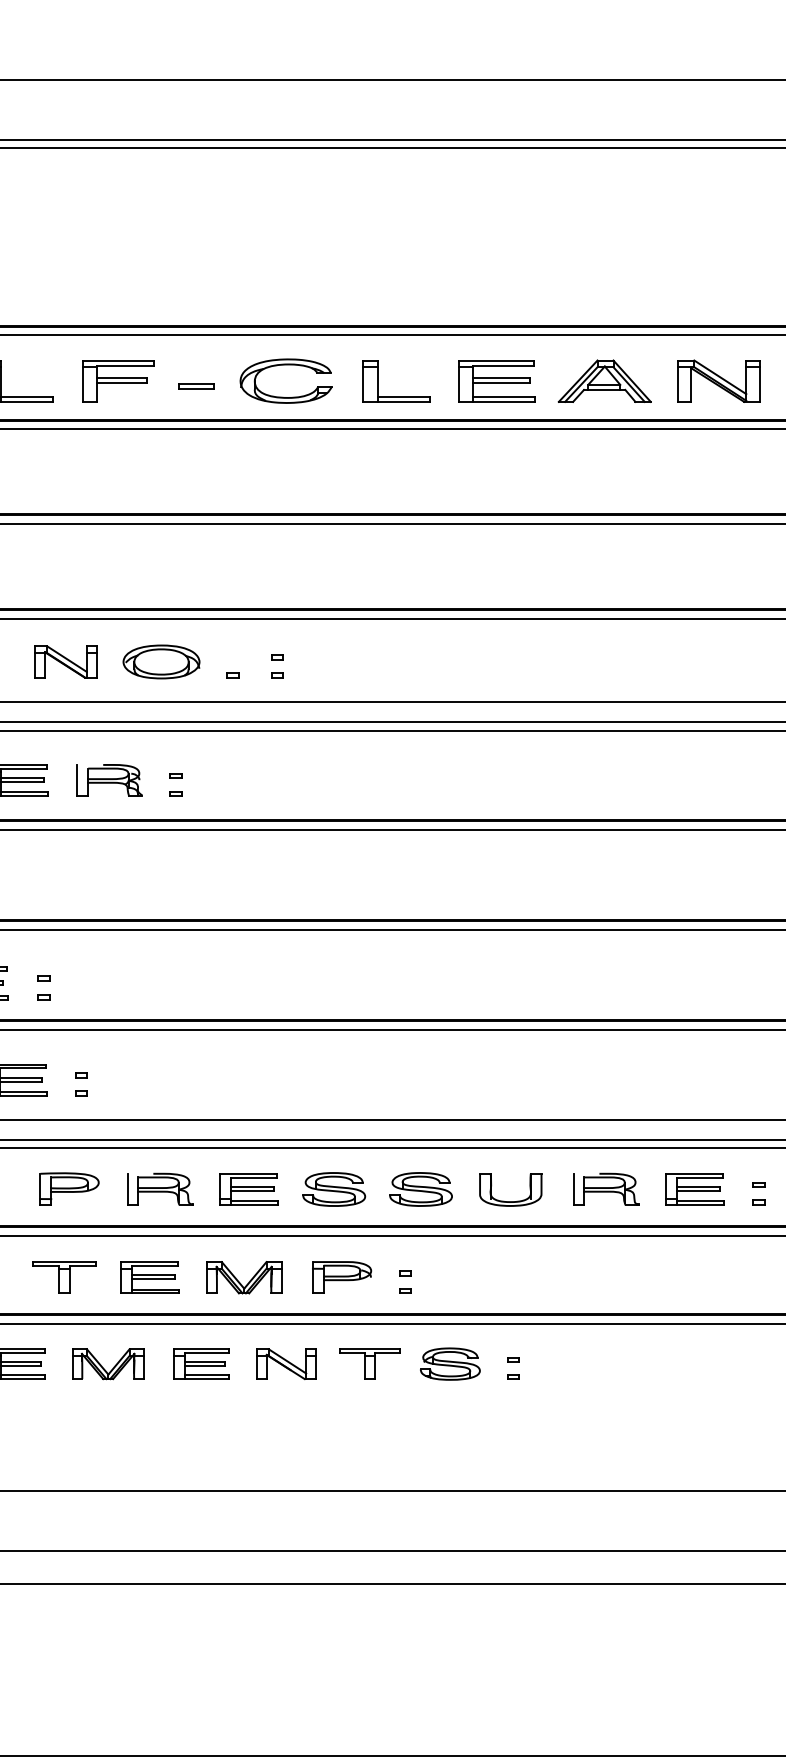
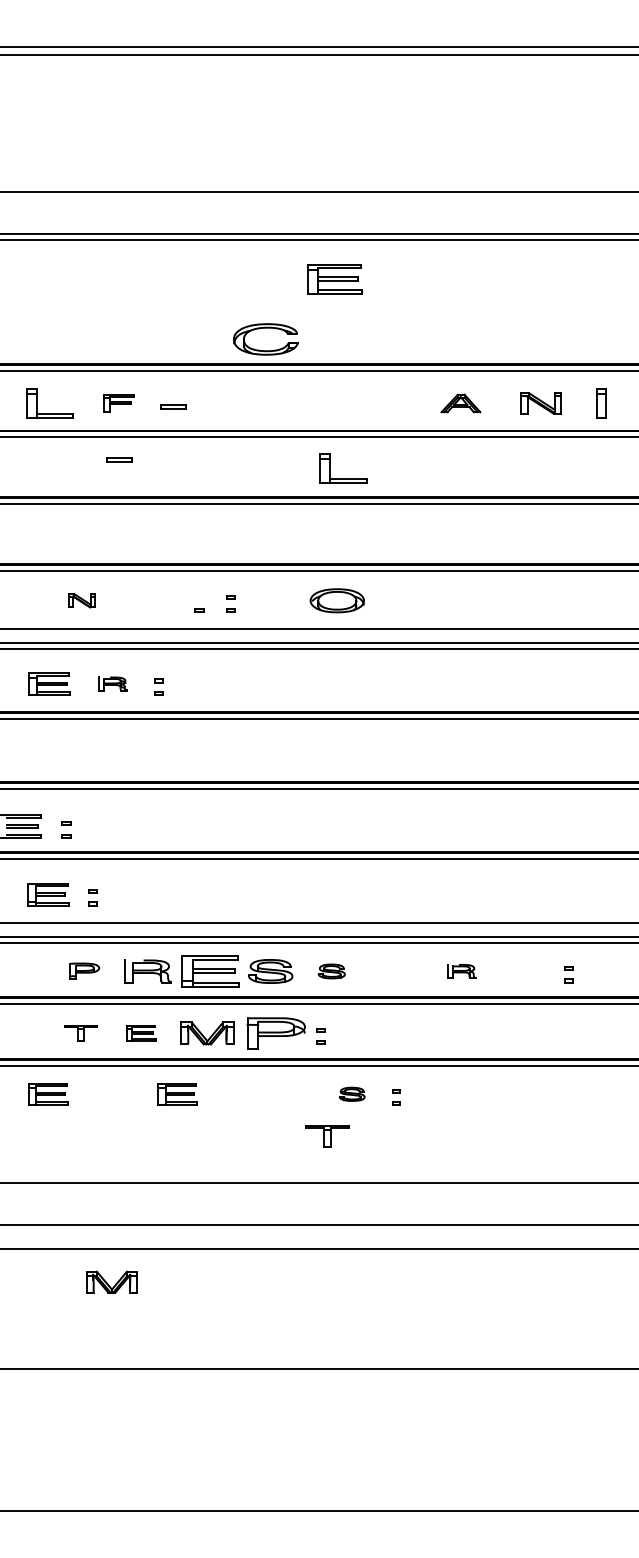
part: (285, 365) -> (265, 328), moved
part: (718, 379) -> (540, 402), size x0.7
part: (117, 381) -> (118, 403), size x0.6
part: (496, 381) -> (334, 279), moved
part: (604, 381) -> (460, 403), size x0.6
part: (396, 395) -> (343, 478), moved
part: (119, 460) -> (119, 459), added
part: (64, 661) -> (81, 600), size x0.6
part: (160, 661) -> (336, 600), moved
part: (109, 779) -> (112, 683), size x0.6
part: (69, 1189) -> (84, 971), size x0.7
part: (248, 1189) -> (210, 971), size x1.4
part: (420, 1189) -> (331, 971), size x0.6
part: (605, 1189) -> (461, 971), size x0.6
part: (695, 1189) -> (524, 971), removed
part: (510, 1200) -> (394, 979), removed
part: (63, 1276) -> (80, 1032), size x0.7
part: (150, 1276) -> (141, 1032), size x0.7
part: (341, 1276) -> (275, 1032), size x1.4
part: (107, 1363) -> (111, 1281), moved
part: (285, 1363) -> (236, 1093), removed
part: (369, 1364) -> (327, 1136), moved
part: (449, 1364) -> (351, 1094), size x0.6

